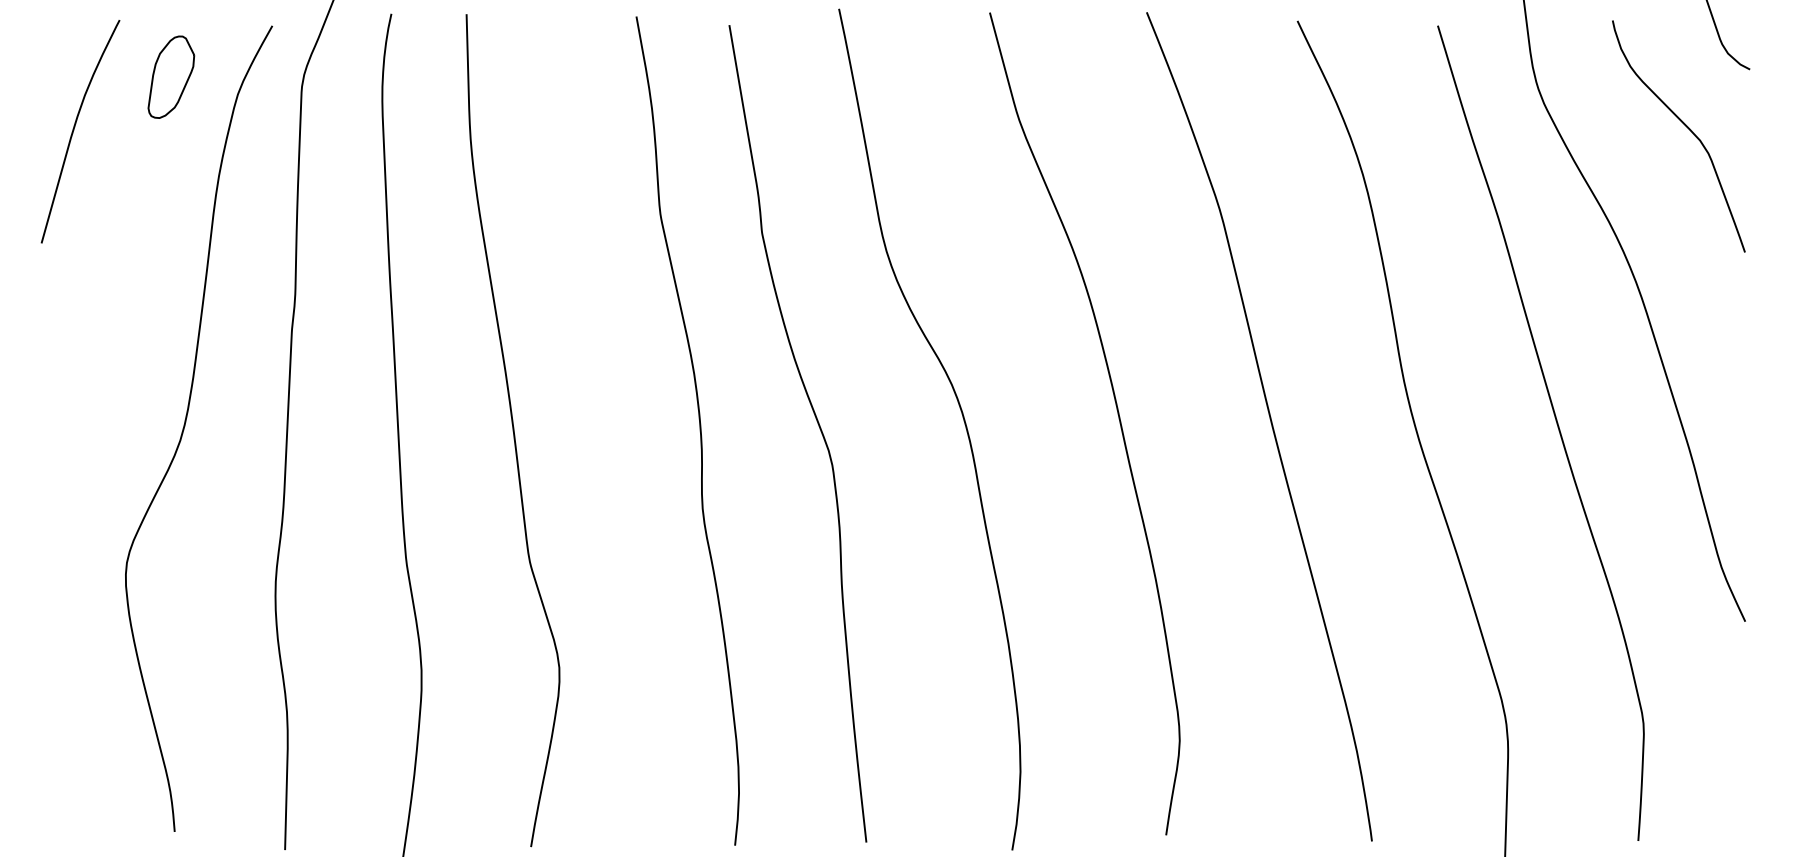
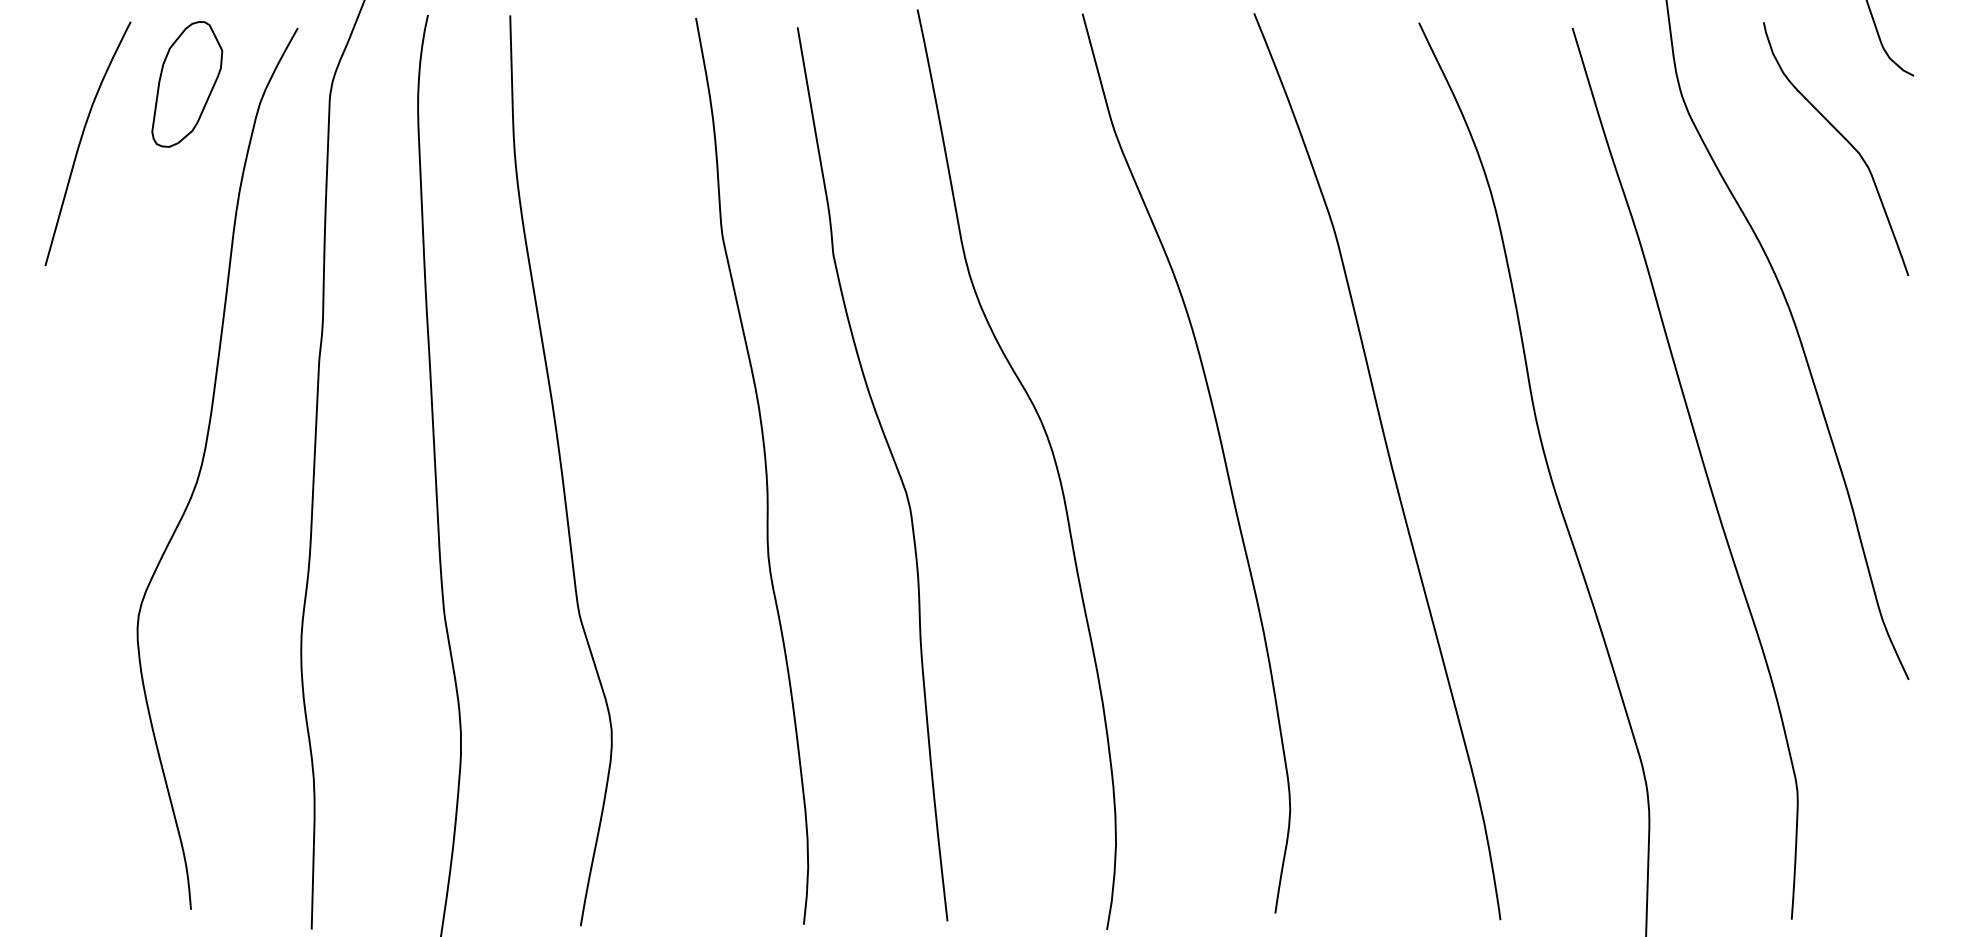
part: (171, 76) -> (187, 83), size x1.4

